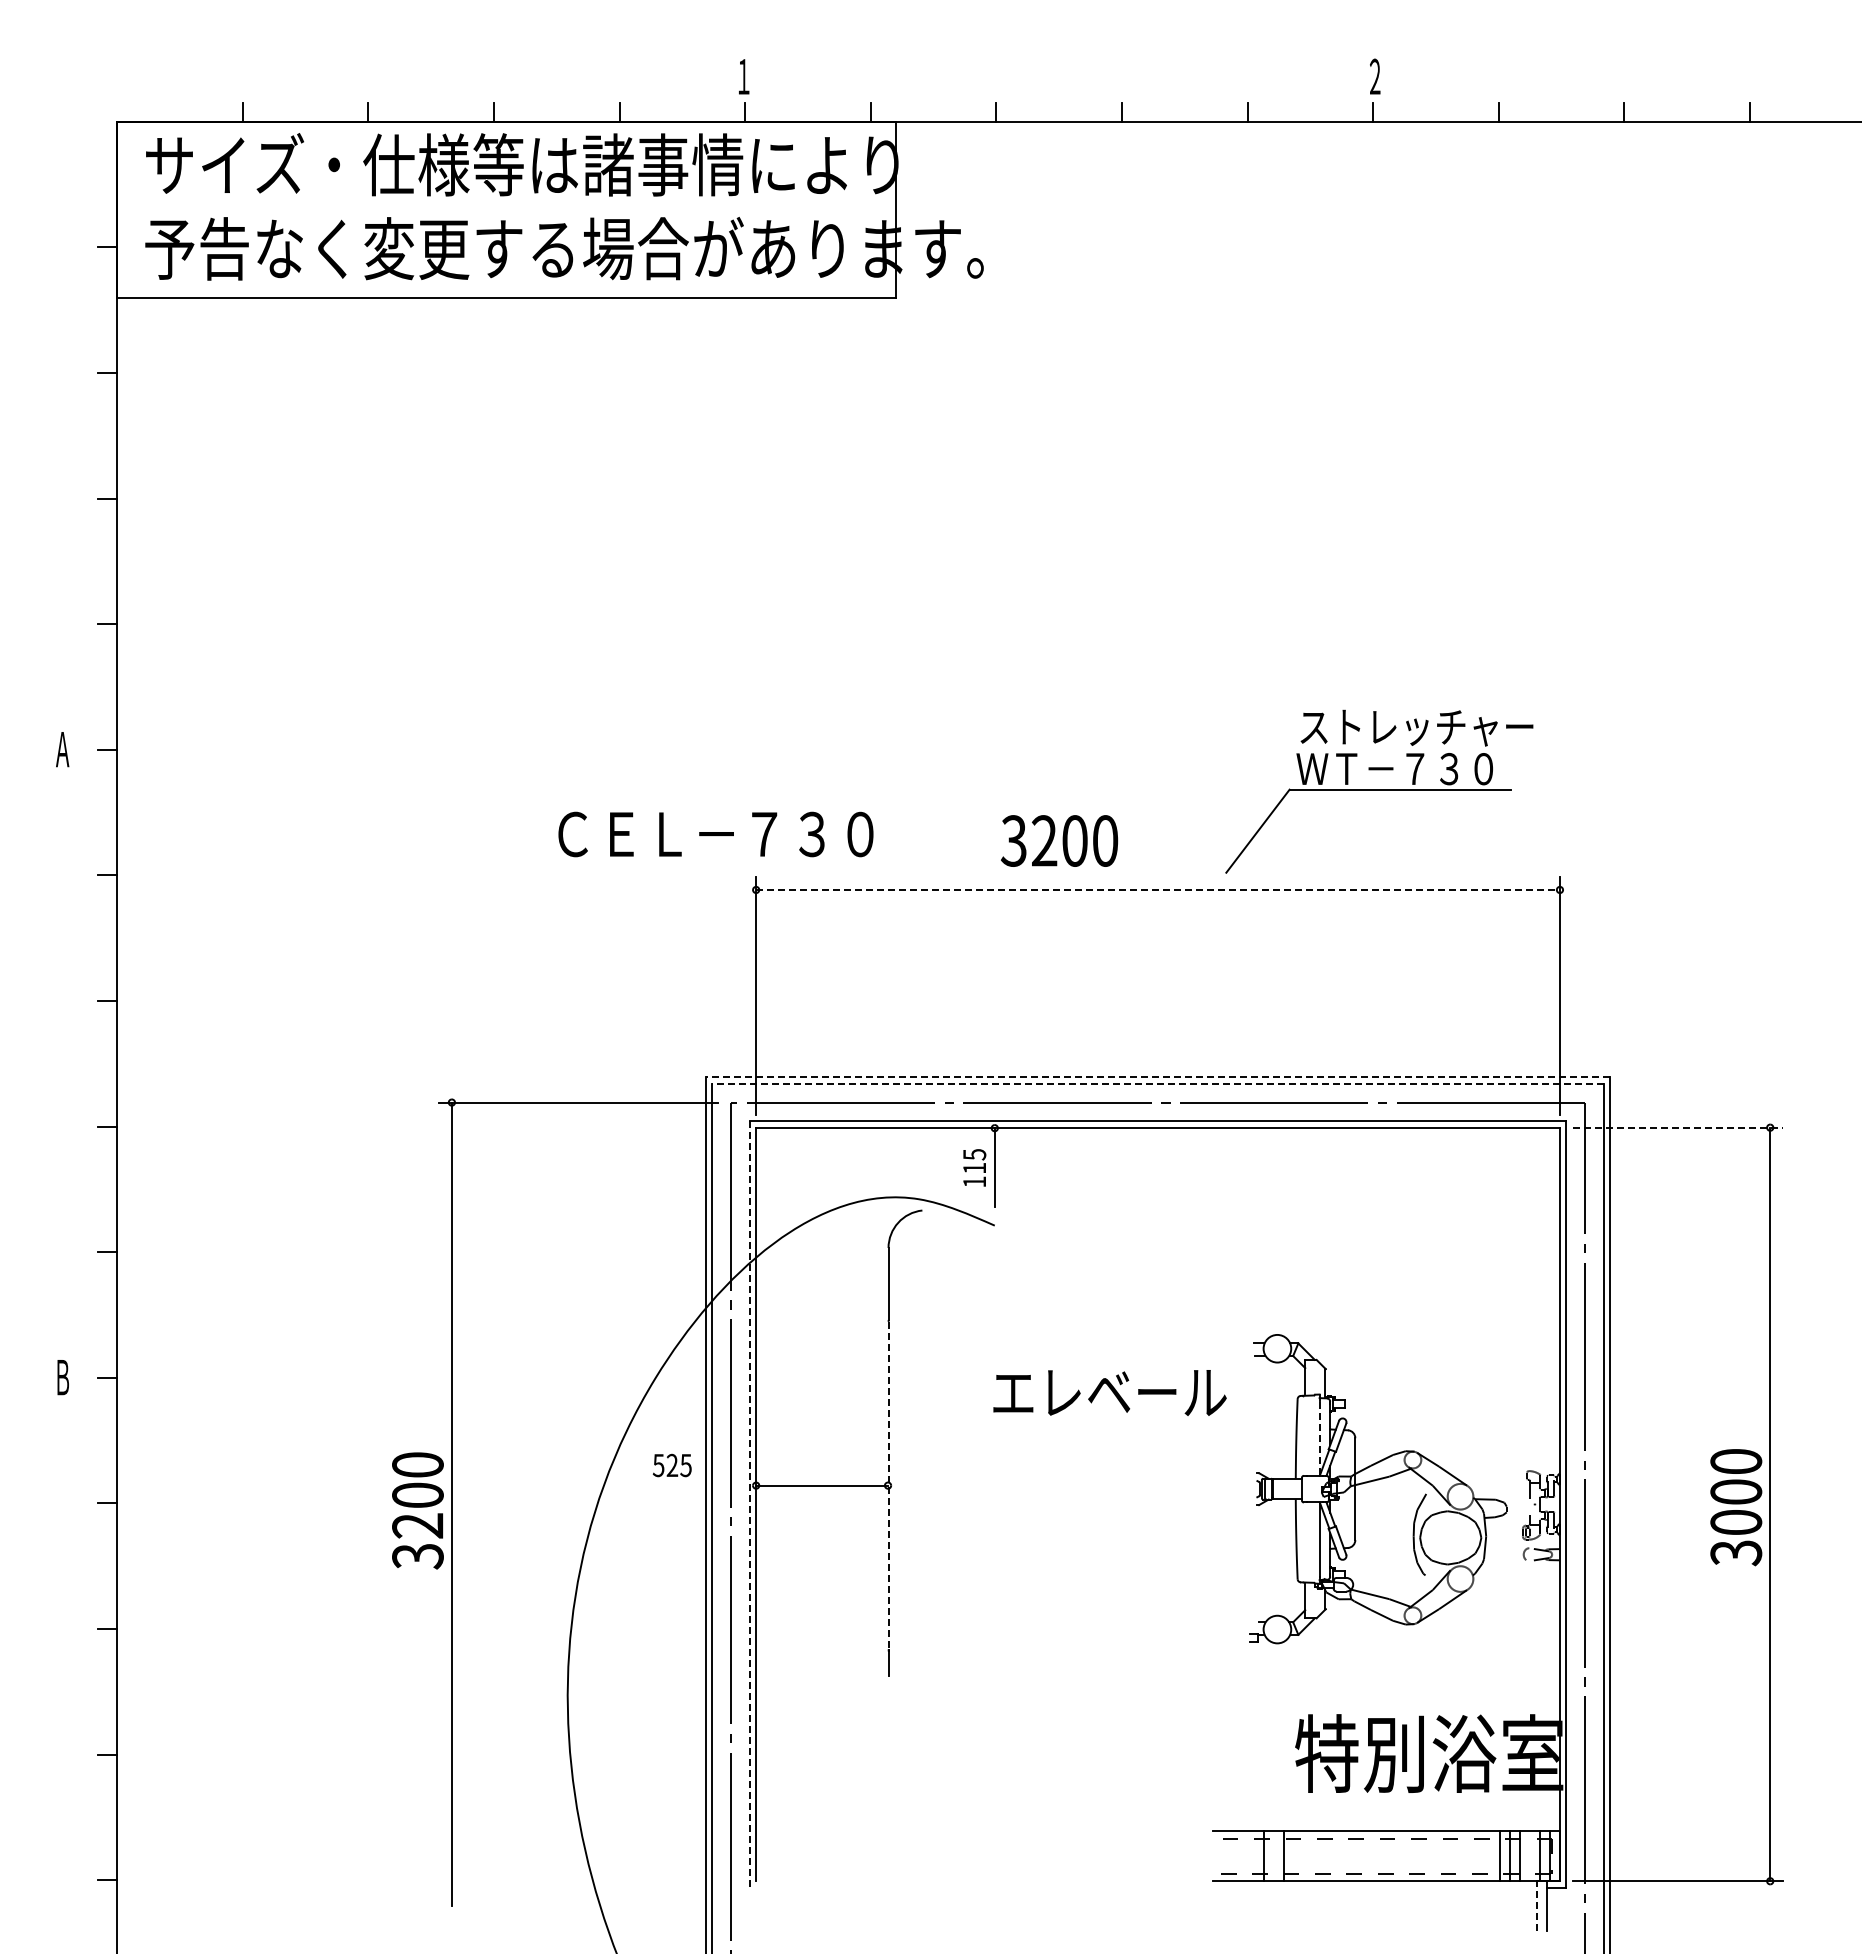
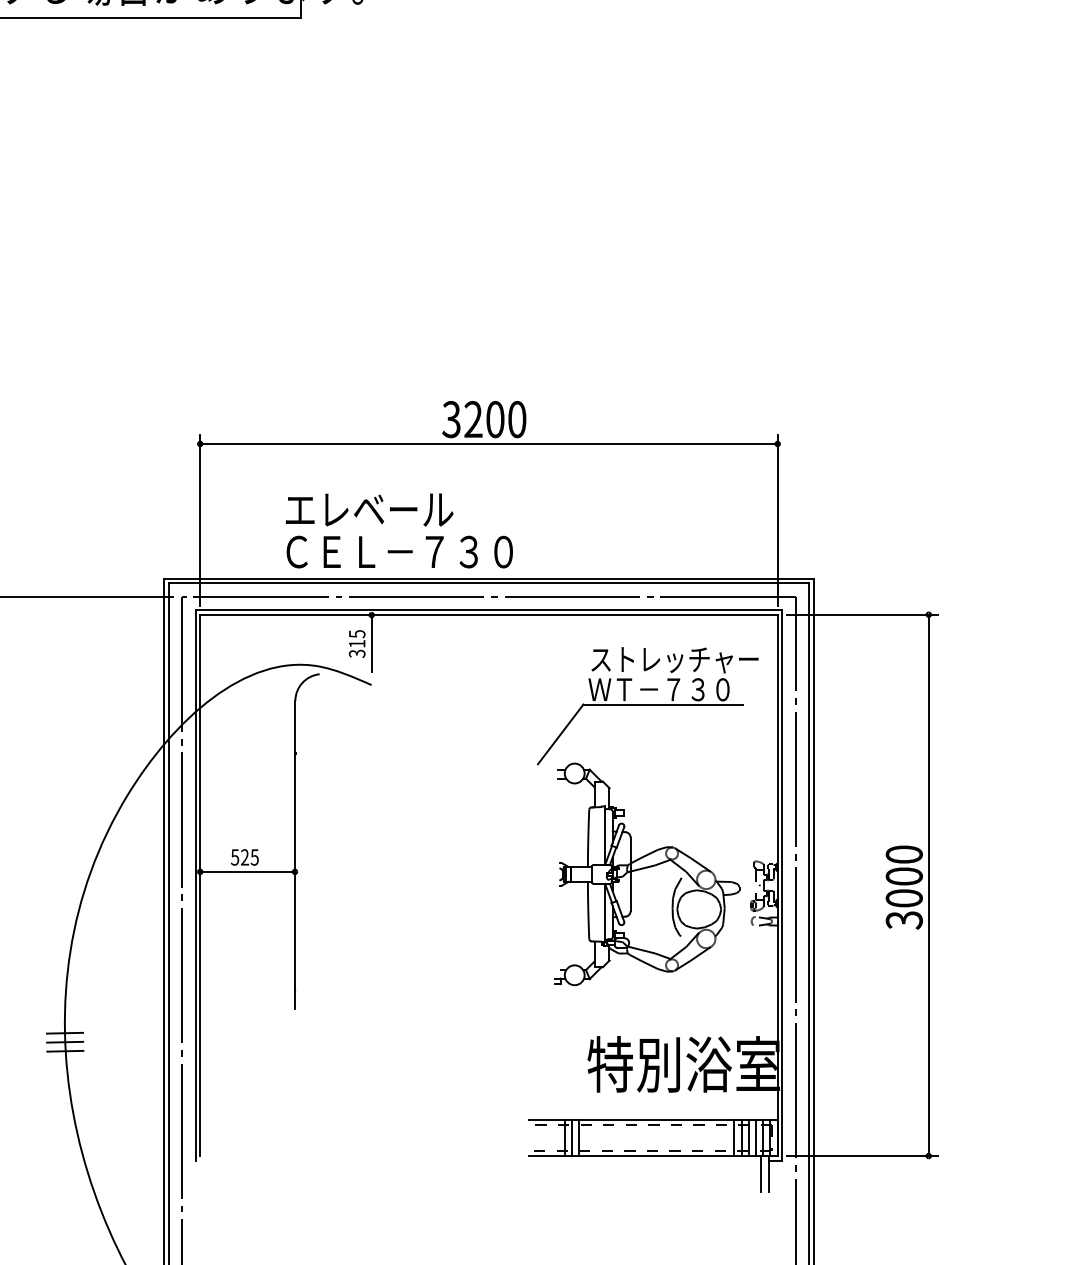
part: (1379, 791) -> (648, 705), moved
text: (715, 834) -> (399, 552), moved
text: (1059, 840) -> (484, 419), moved
line: (1158, 889) -> (489, 443), dashed -> solid
line: (1157, 1077) -> (488, 578), dashed -> solid
line: (1158, 1083) -> (489, 582), dashed -> solid
line: (1678, 1127) -> (862, 614), dashed -> solid
text: (974, 1181) -> (357, 653), 115 -> 315
text: (1109, 1392) -> (369, 509), moved
line: (1319, 1437) -> (604, 837), dashed -> solid
text: (671, 1465) -> (244, 857), moved
line: (888, 1485) -> (295, 871), dashed -> solid
line: (749, 1504) -> (195, 885), dashed -> solid
line: (567, 1709) -> (64, 1032), added
line: (568, 1722) -> (65, 1042), added
line: (568, 1734) -> (65, 1050), added
line: (1273, 1856) -> (571, 1138), added
line: (1529, 1856) -> (755, 1138), added
line: (1537, 1905) -> (761, 1173), dashed -> solid

